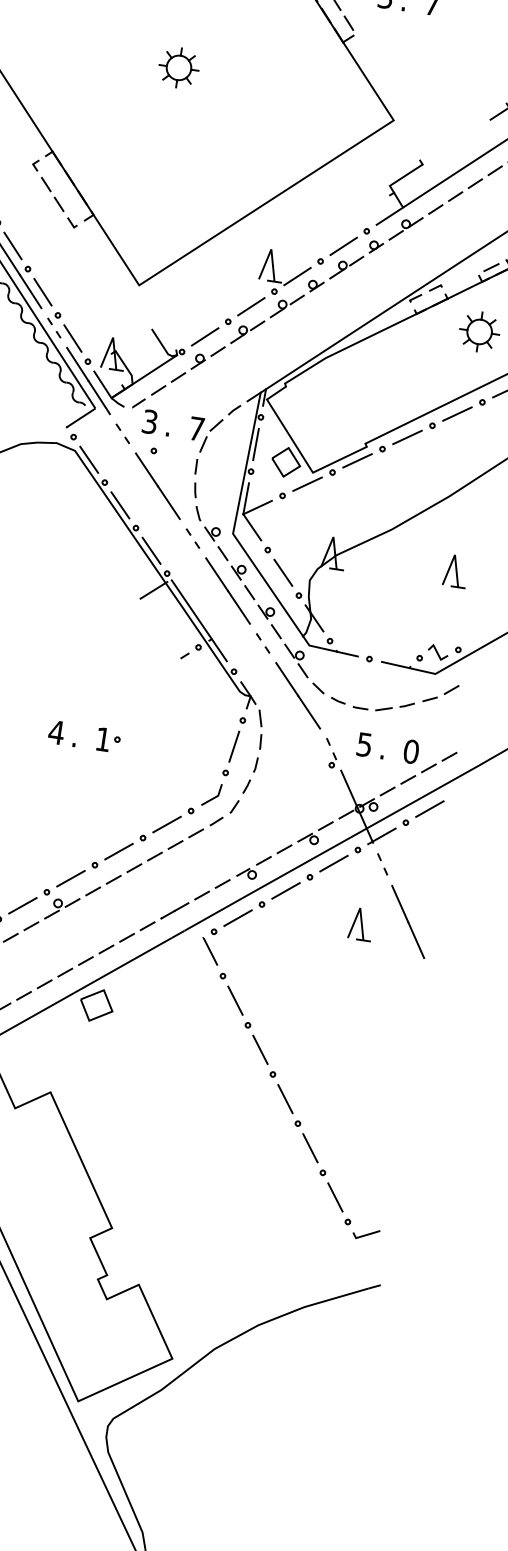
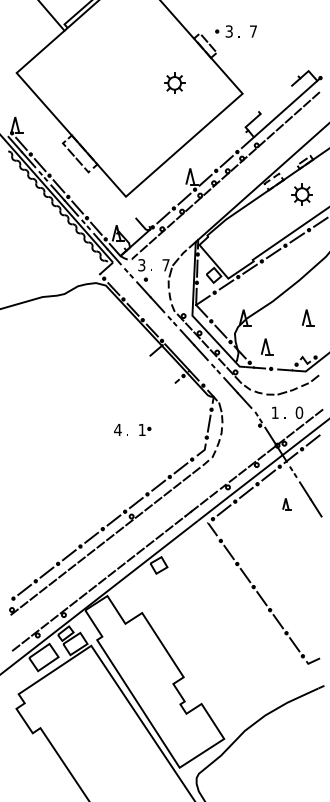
part: (178, 66) -> (174, 82), moved
part: (366, 614) -> (266, 346), added
text: (363, 743) -> (274, 412), 5 -> 1
part: (360, 922) -> (286, 503), size x0.7

